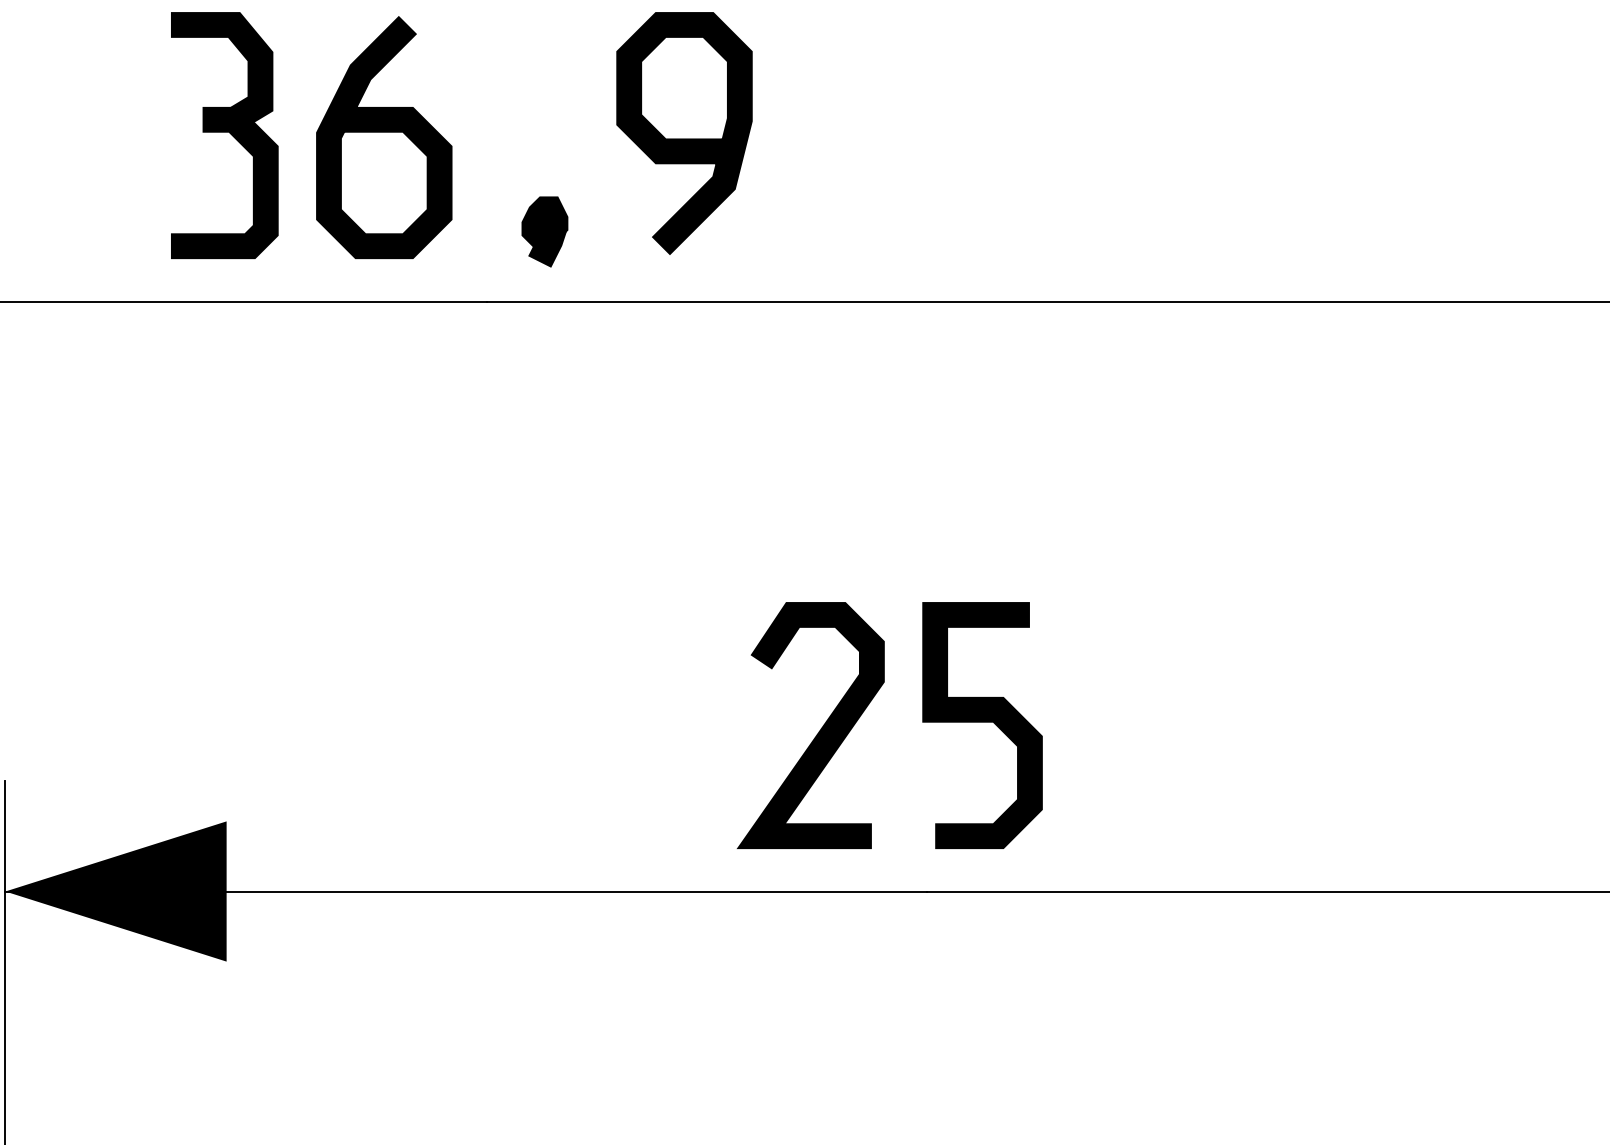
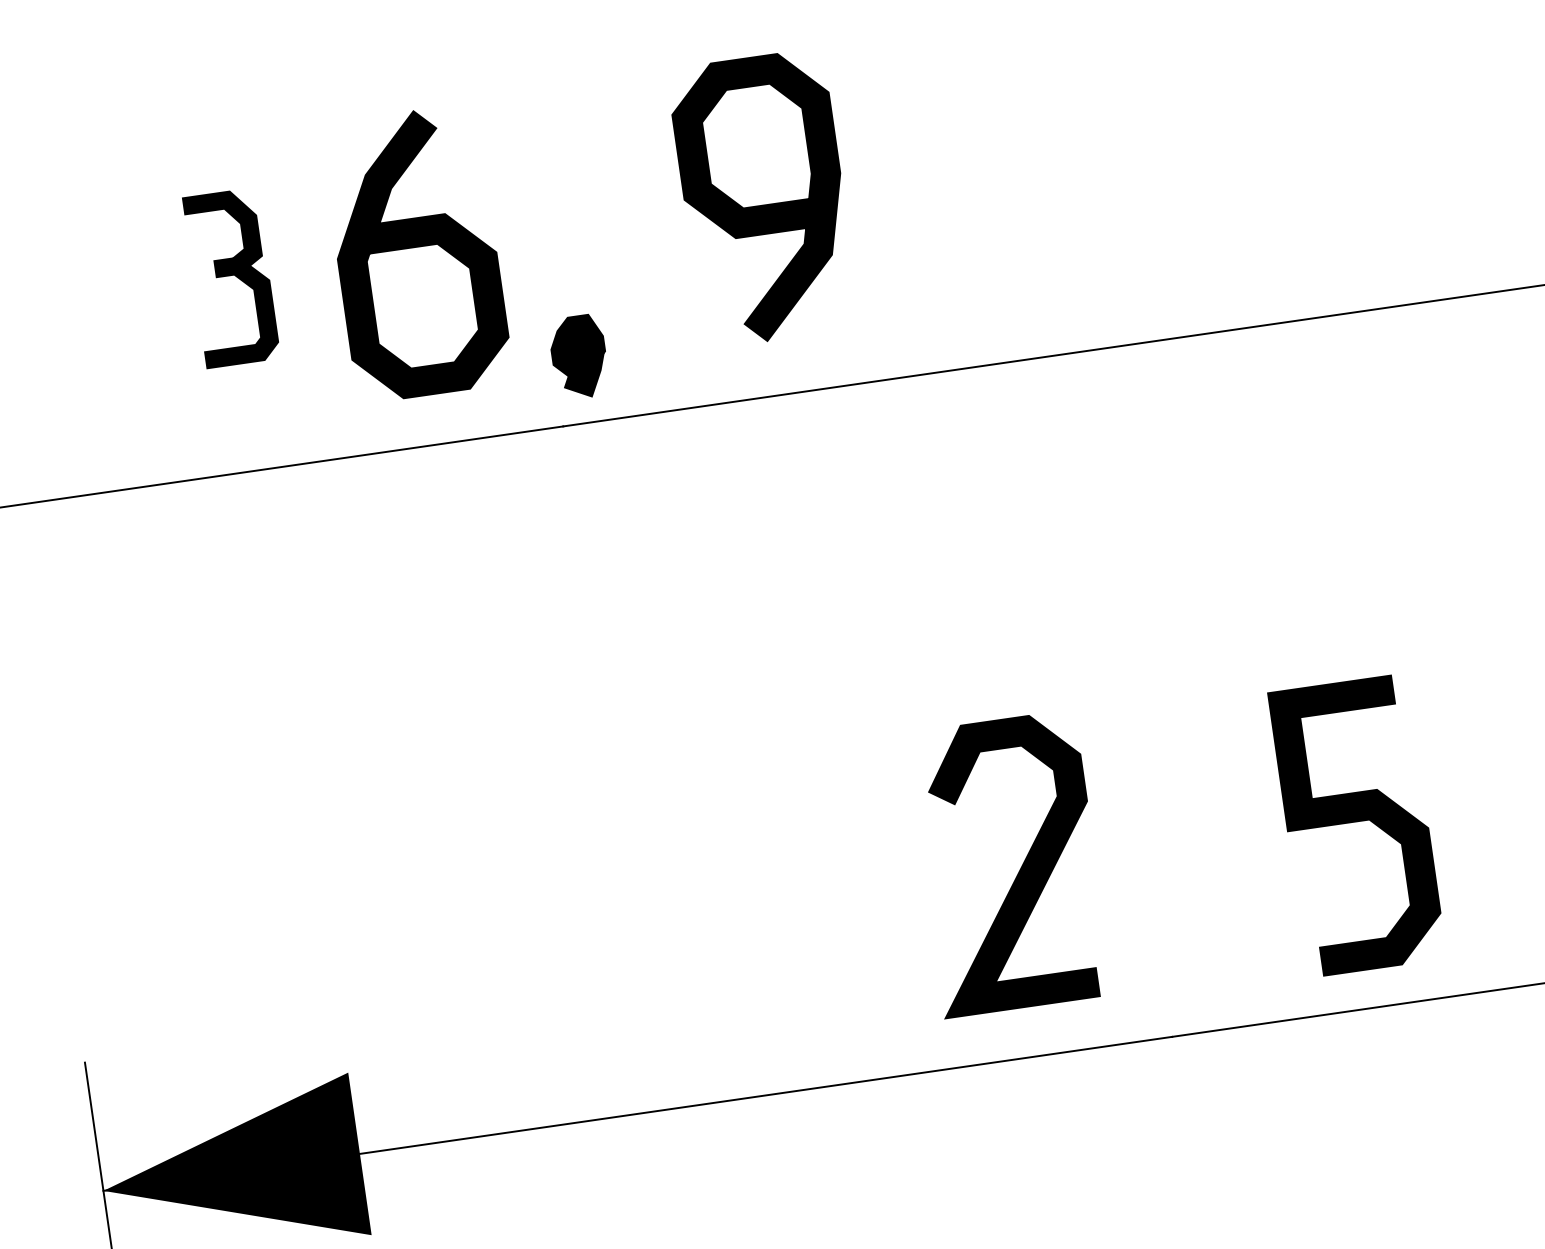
part: (224, 135) -> (231, 277), size x0.6
part: (544, 231) -> (578, 356), moved
curve: (982, 722) -> (1356, 822), moved

